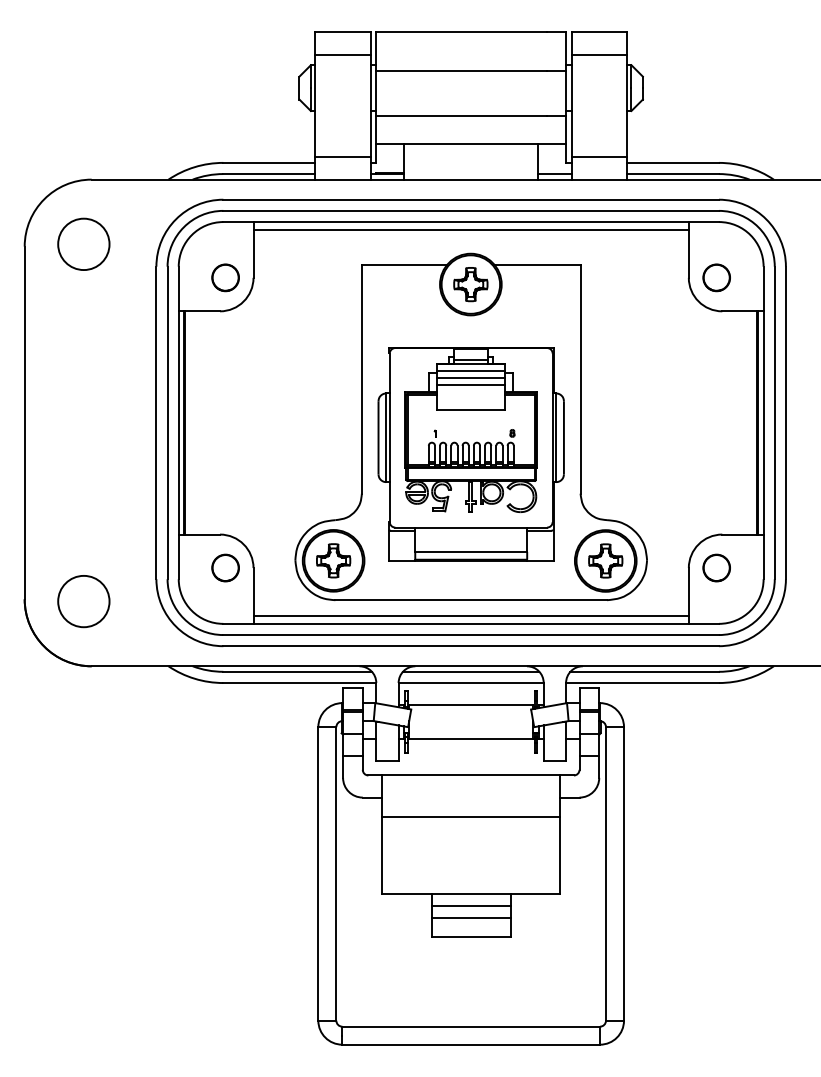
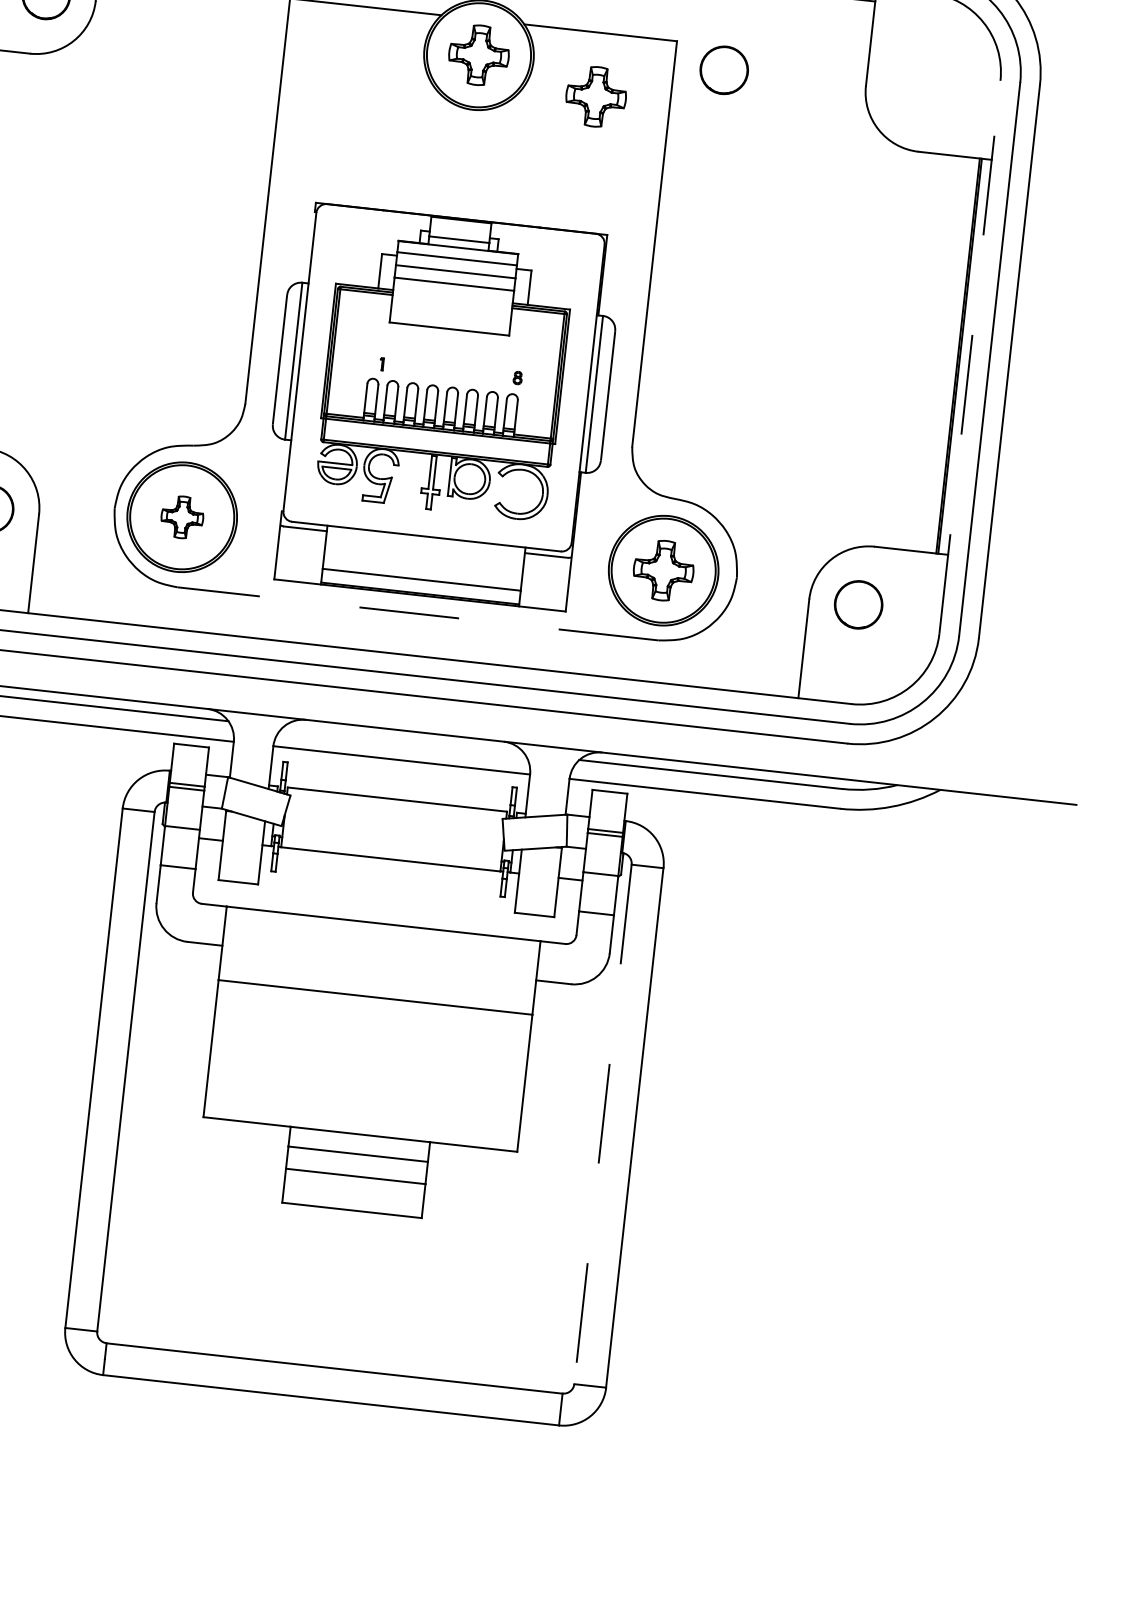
part: (716, 277) -> (723, 69), moved
part: (538, 300) -> (595, 96), added
line: (763, 422) -> (969, 356), solid -> dashed
part: (470, 454) -> (439, 407), moved
part: (333, 560) -> (182, 516), size x0.7
line: (471, 600) -> (418, 614), solid -> dashed
line: (470, 615) -> (413, 640), removed
line: (470, 671) -> (402, 739), removed
line: (605, 873) -> (602, 1123), solid -> dashed

